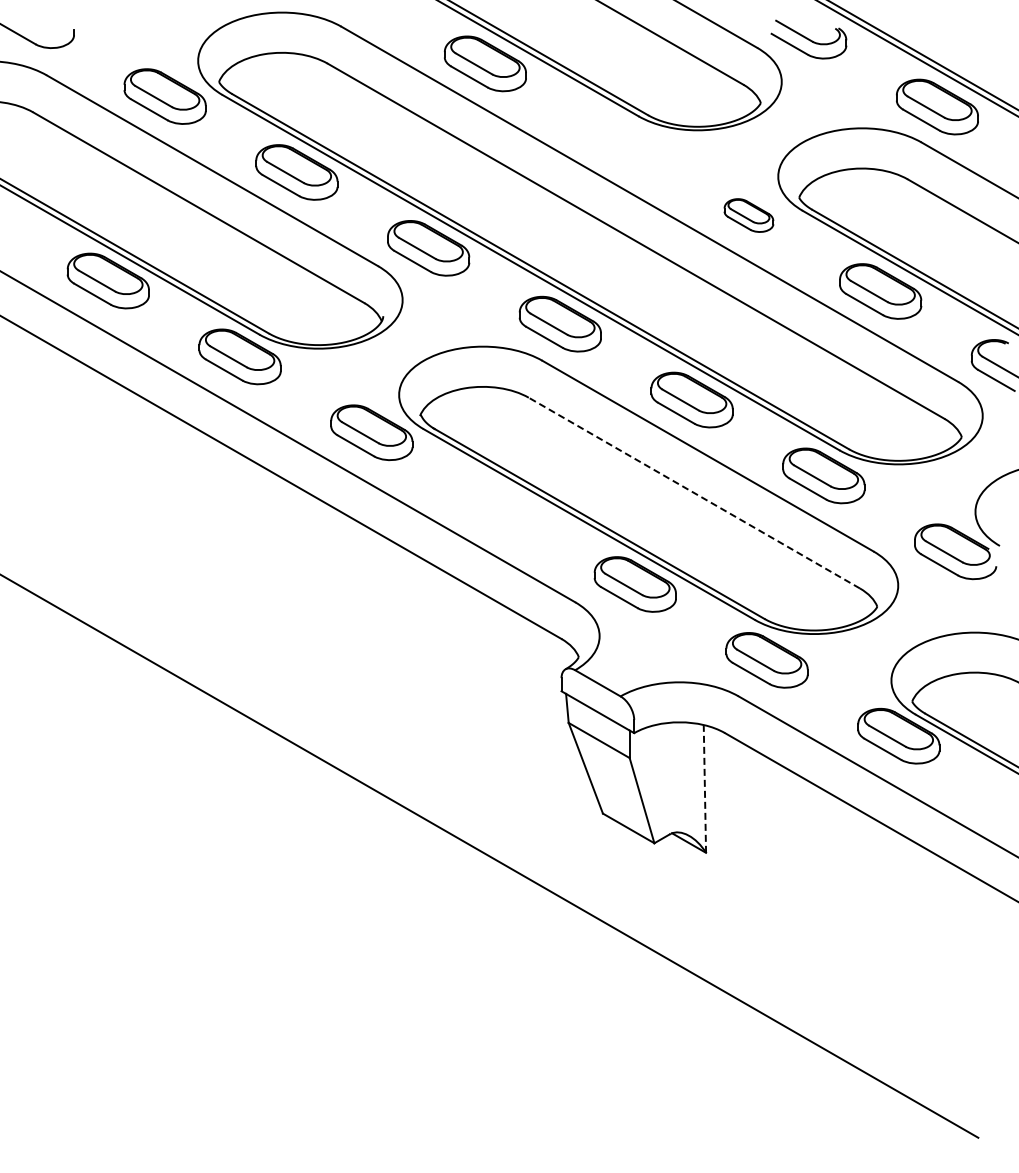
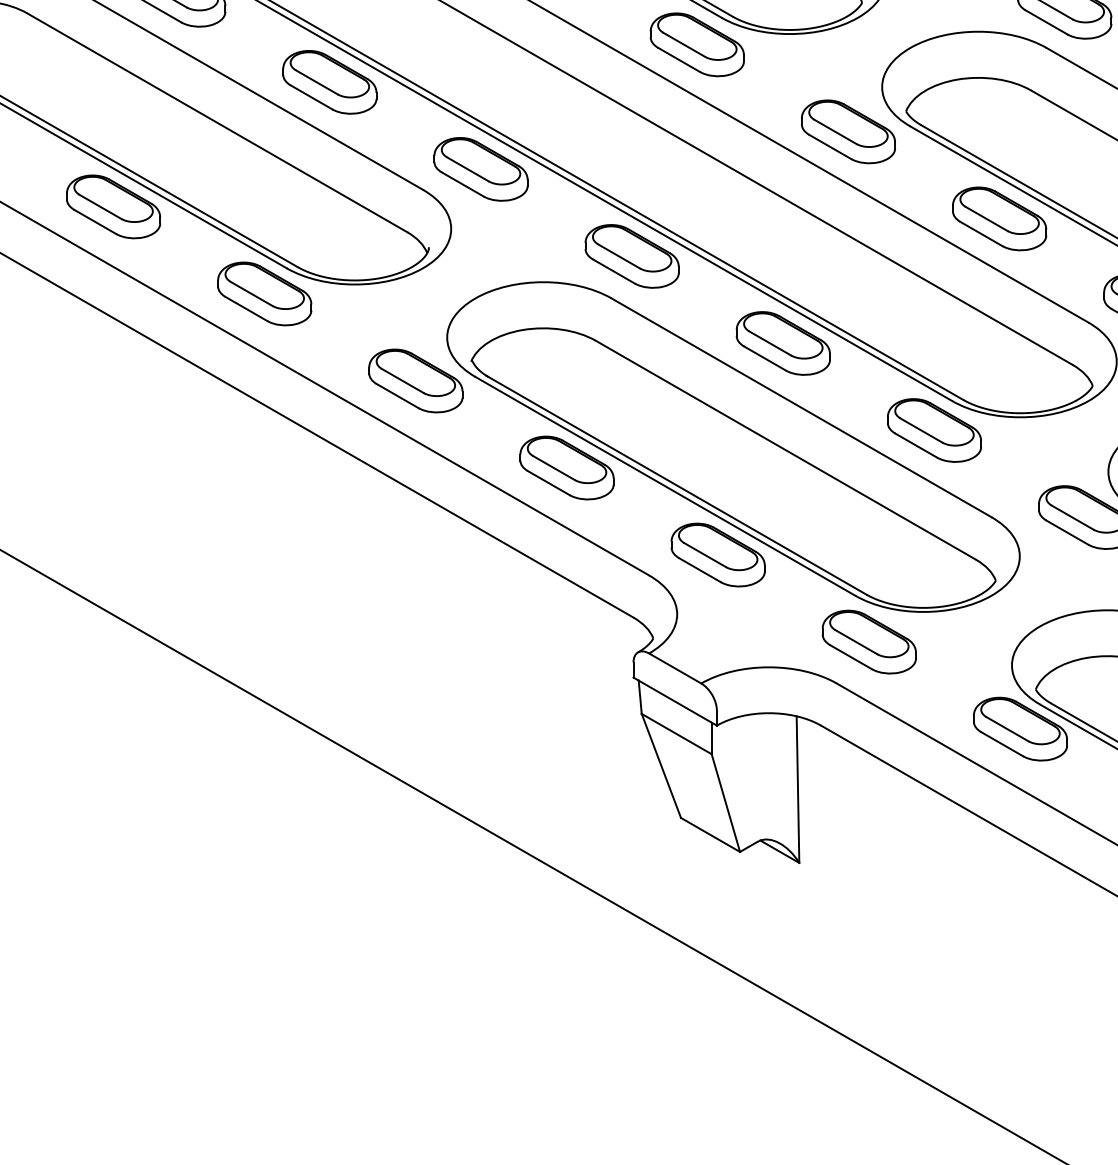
part: (616, 139) -> (696, 44), added
part: (748, 215) -> (848, 131), size x1.67
line: (693, 492) -> (784, 449), dashed -> solid
part: (503, 508) -> (566, 467), added
line: (704, 788) -> (797, 789), dashed -> solid

